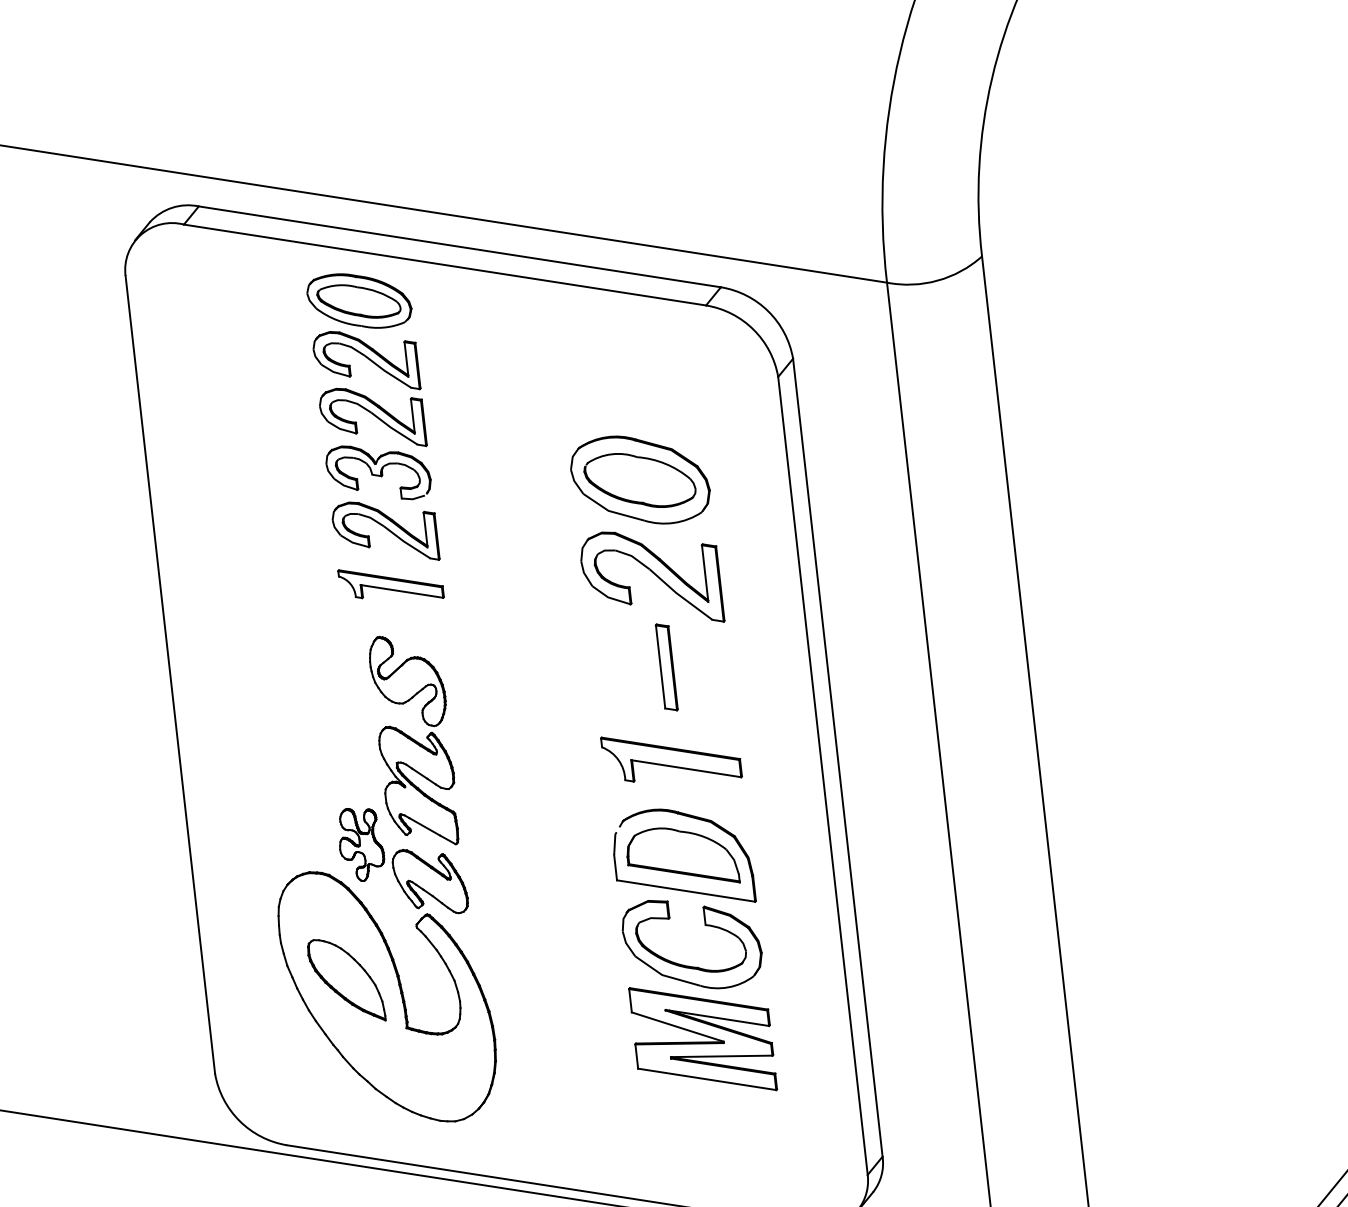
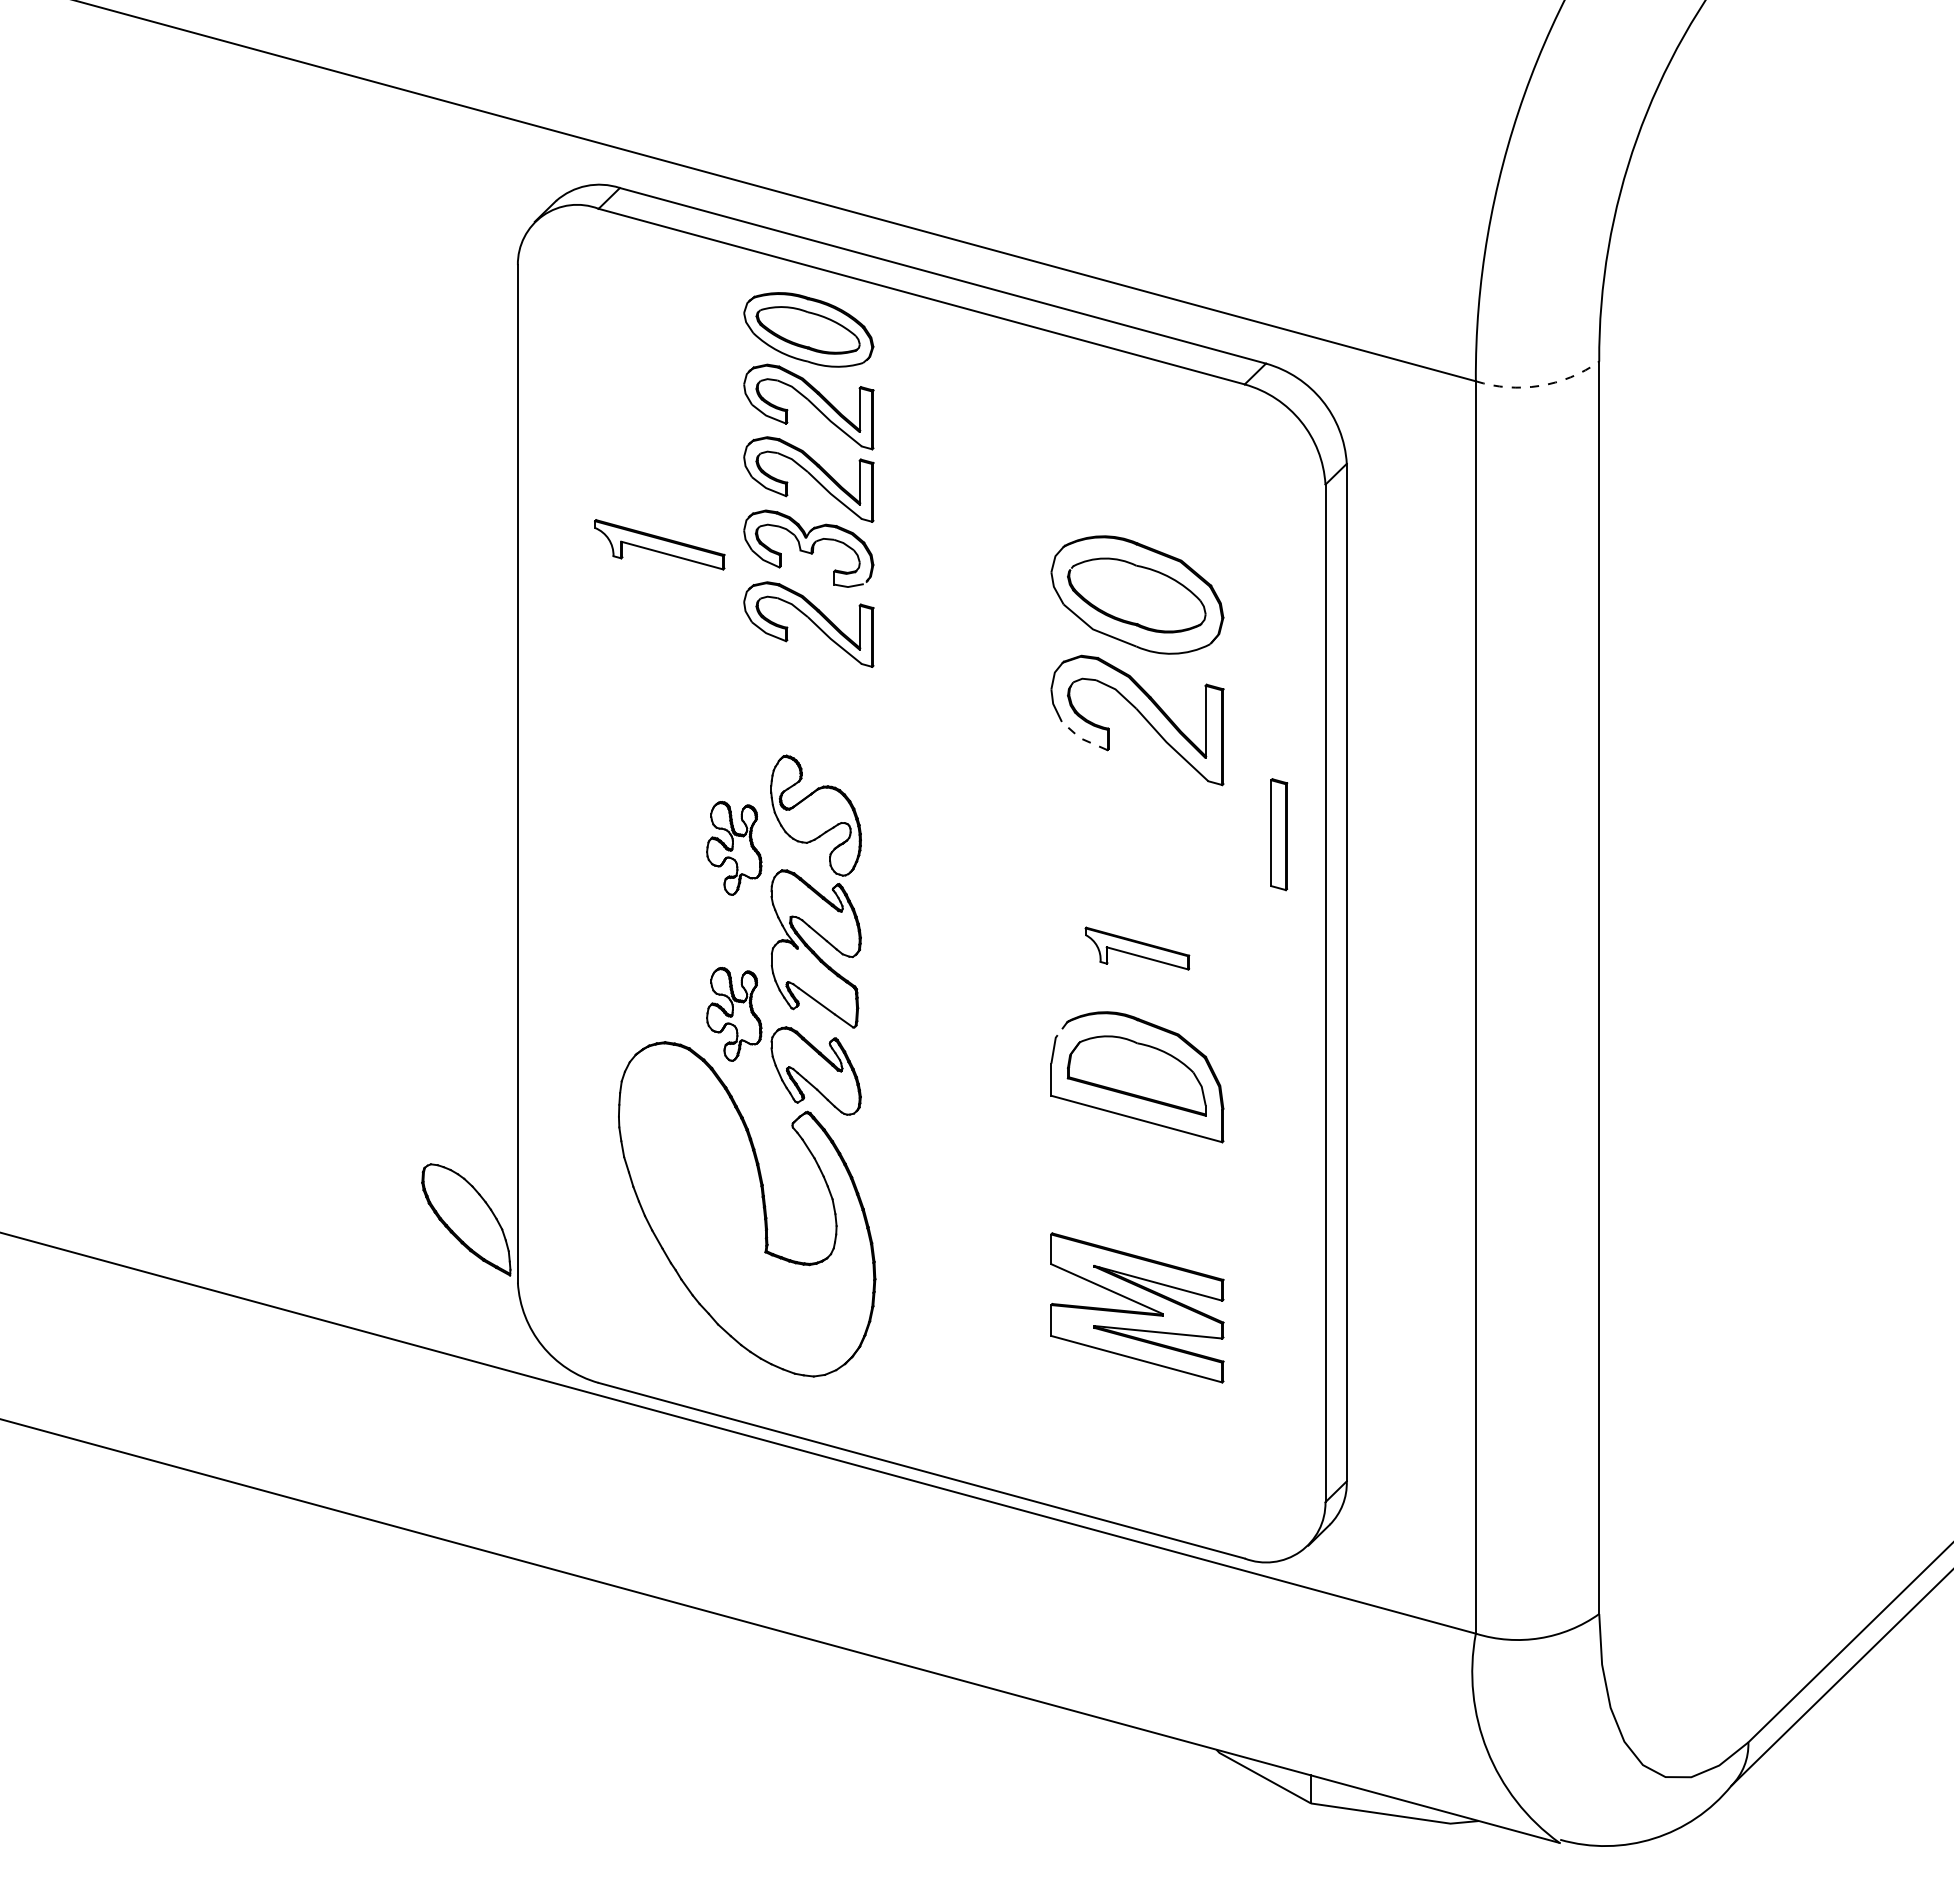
arc: (937, 280) -> (1539, 385), solid -> dashed
part: (390, 583) -> (659, 544), moved
line: (609, 598) -> (1081, 739), solid -> dashed
part: (667, 667) -> (1279, 834), moved
part: (346, 714) -> (734, 848), added
part: (671, 757) -> (1137, 948), size x0.6
part: (688, 965) -> (1129, 1213), removed
part: (346, 980) -> (466, 1219), moved

